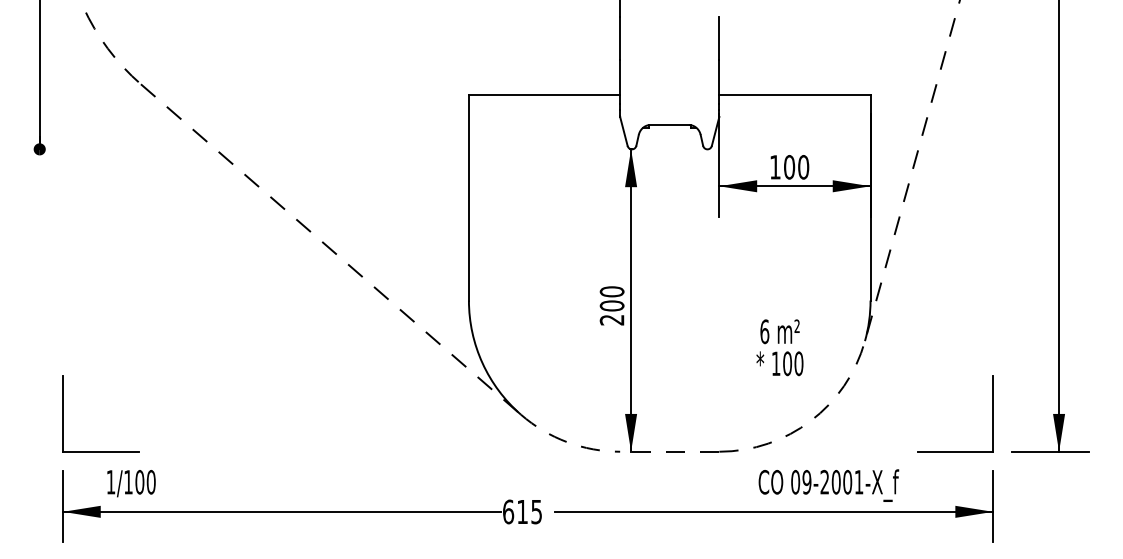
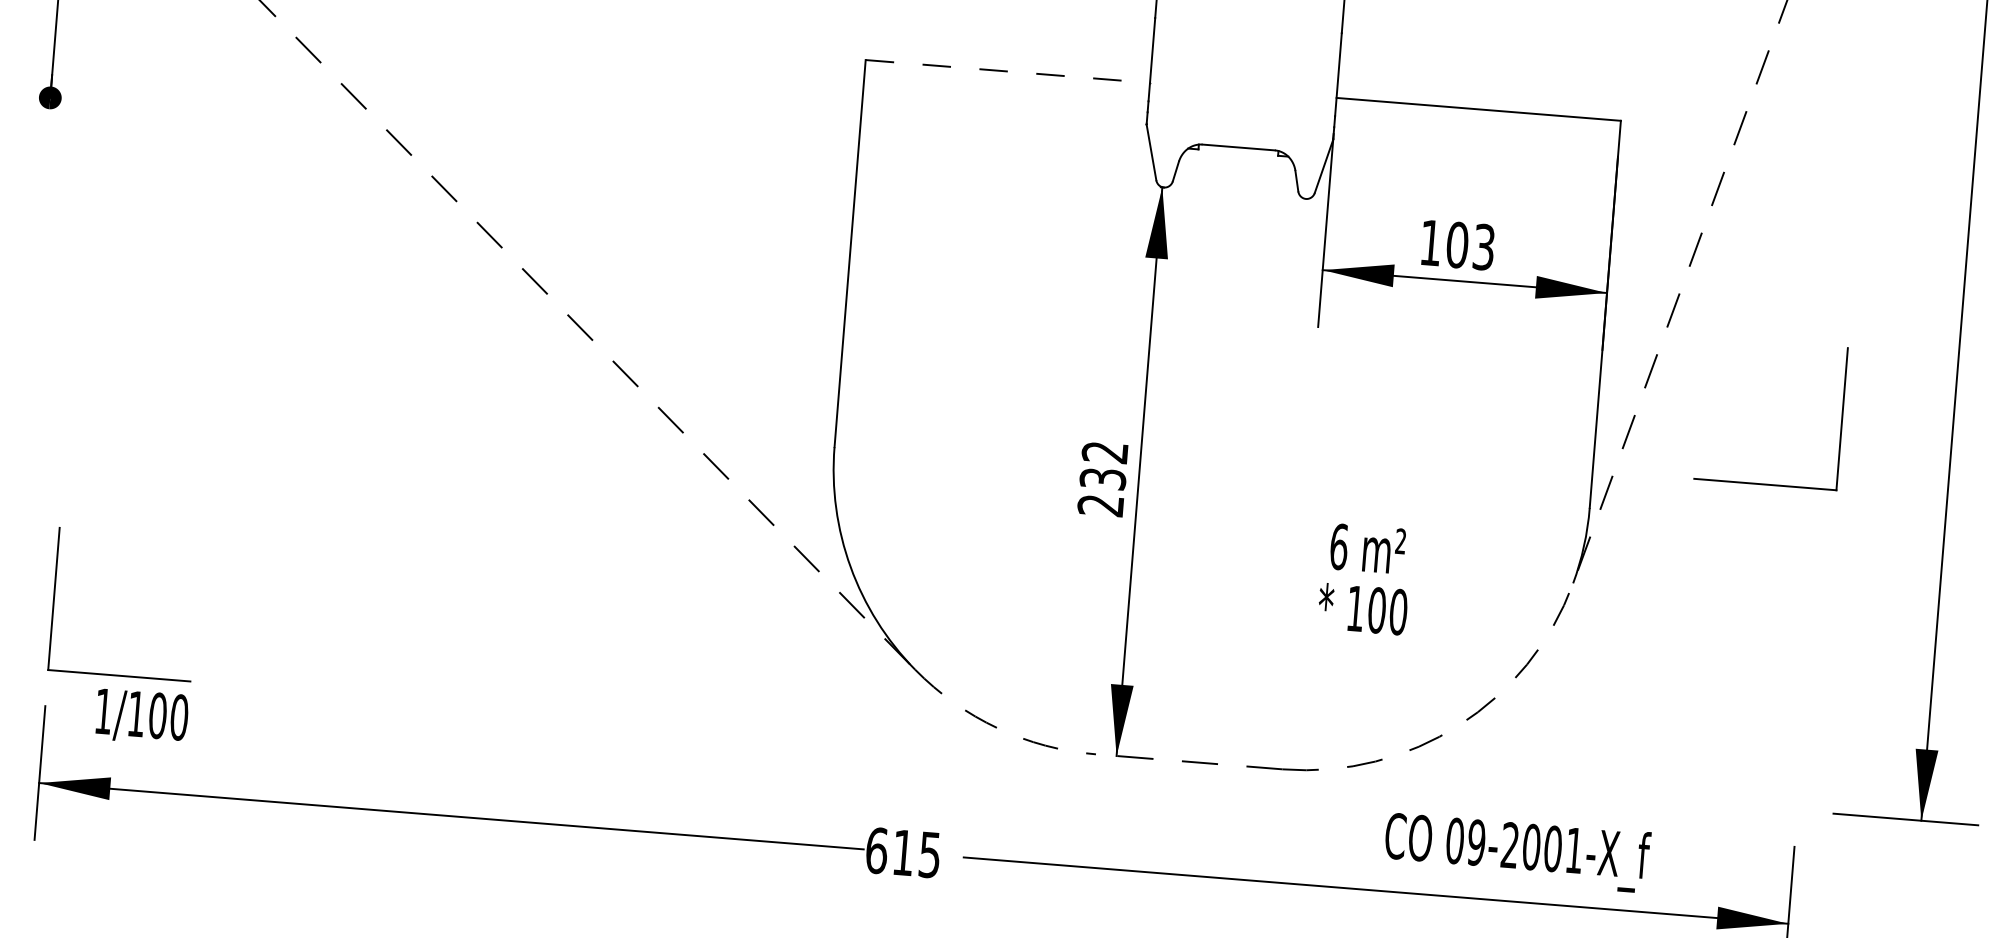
line: (544, 94) -> (1007, 71), solid -> dashed
text: (803, 167) -> (1483, 247), 100 -> 103
text: (611, 298) -> (1102, 464), 200 -> 232
text: (779, 347) -> (1364, 578), moved
part: (992, 413) -> (1841, 418), moved
text: (131, 483) -> (142, 716), moved
text: (828, 485) -> (1516, 852), moved

